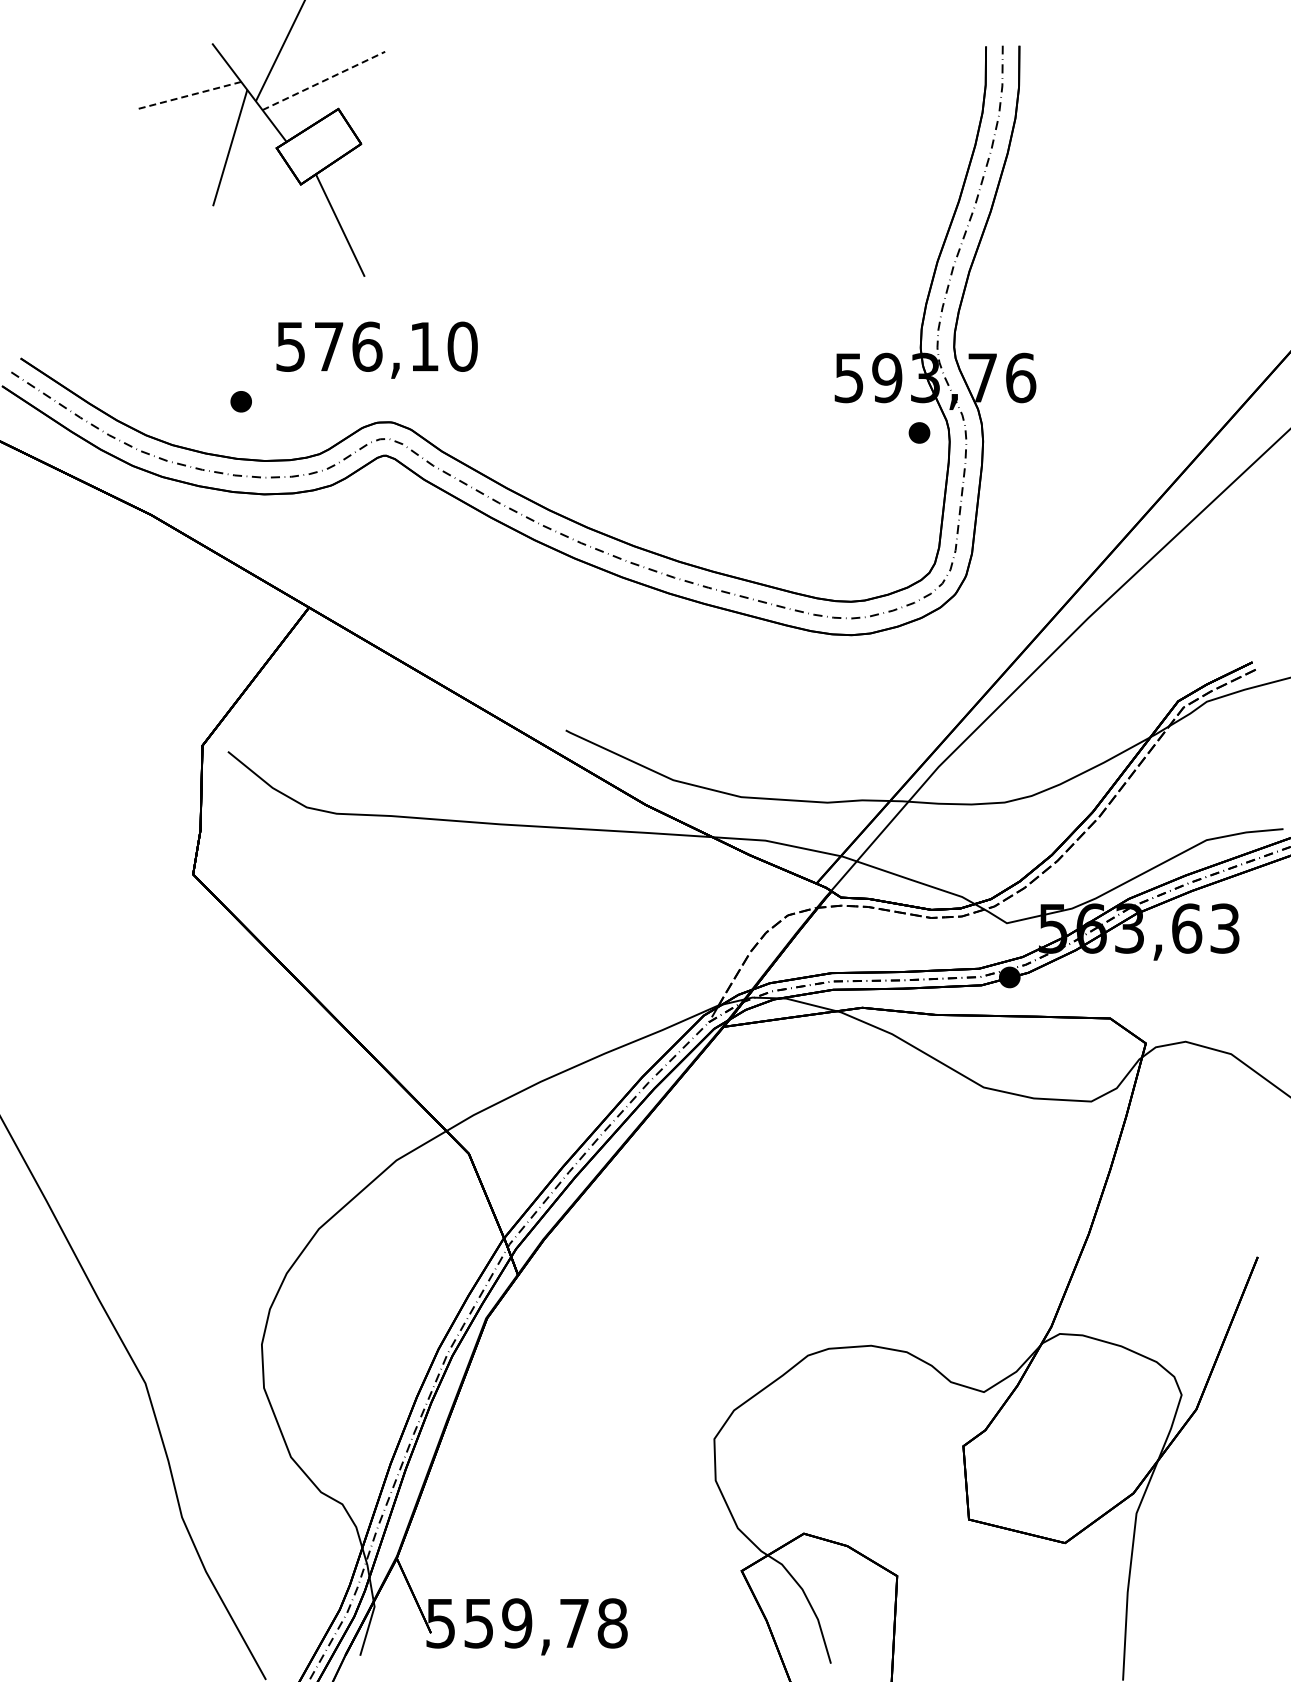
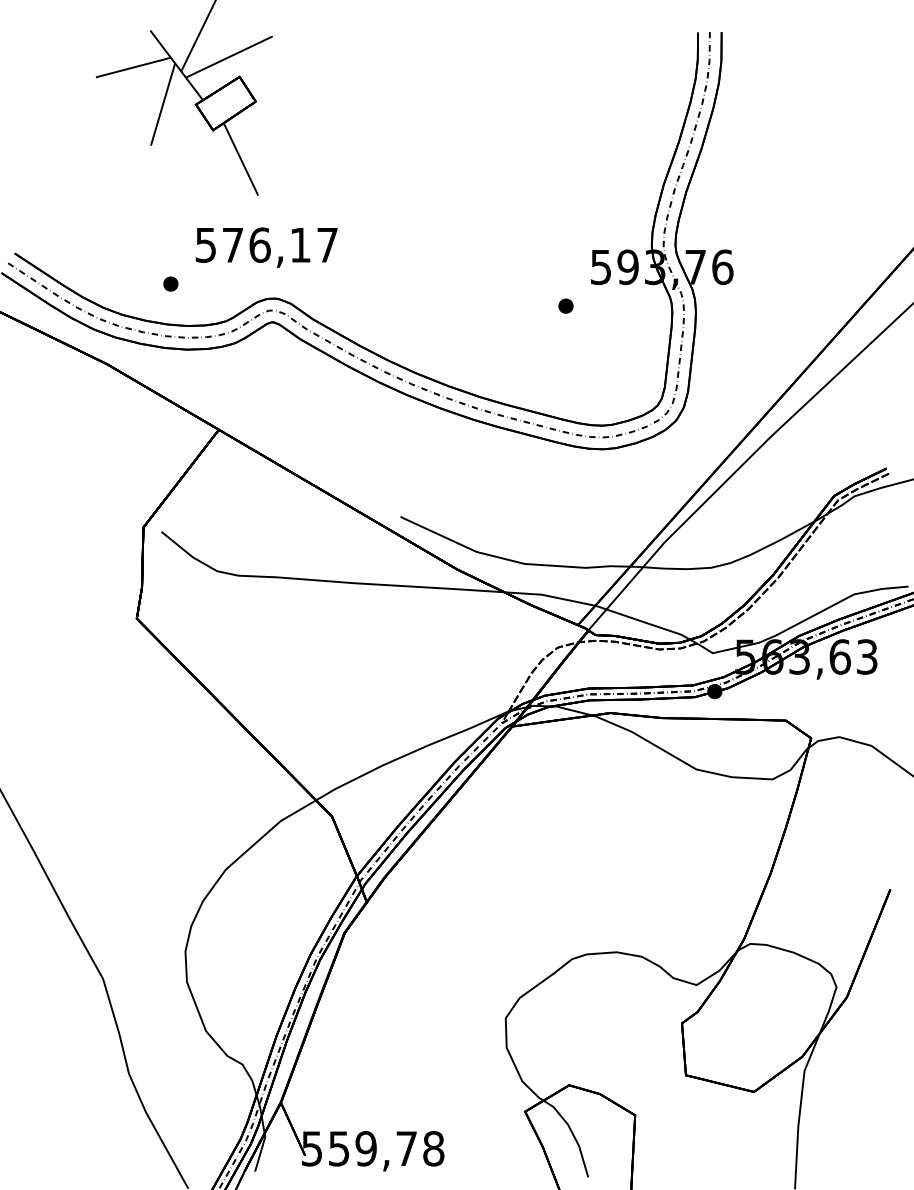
line: (323, 80) -> (229, 56), dashed -> solid
line: (188, 95) -> (133, 67), dashed -> solid
text: (462, 346) -> (327, 244), 576,10 -> 576,17
part: (919, 432) -> (566, 305), moved

